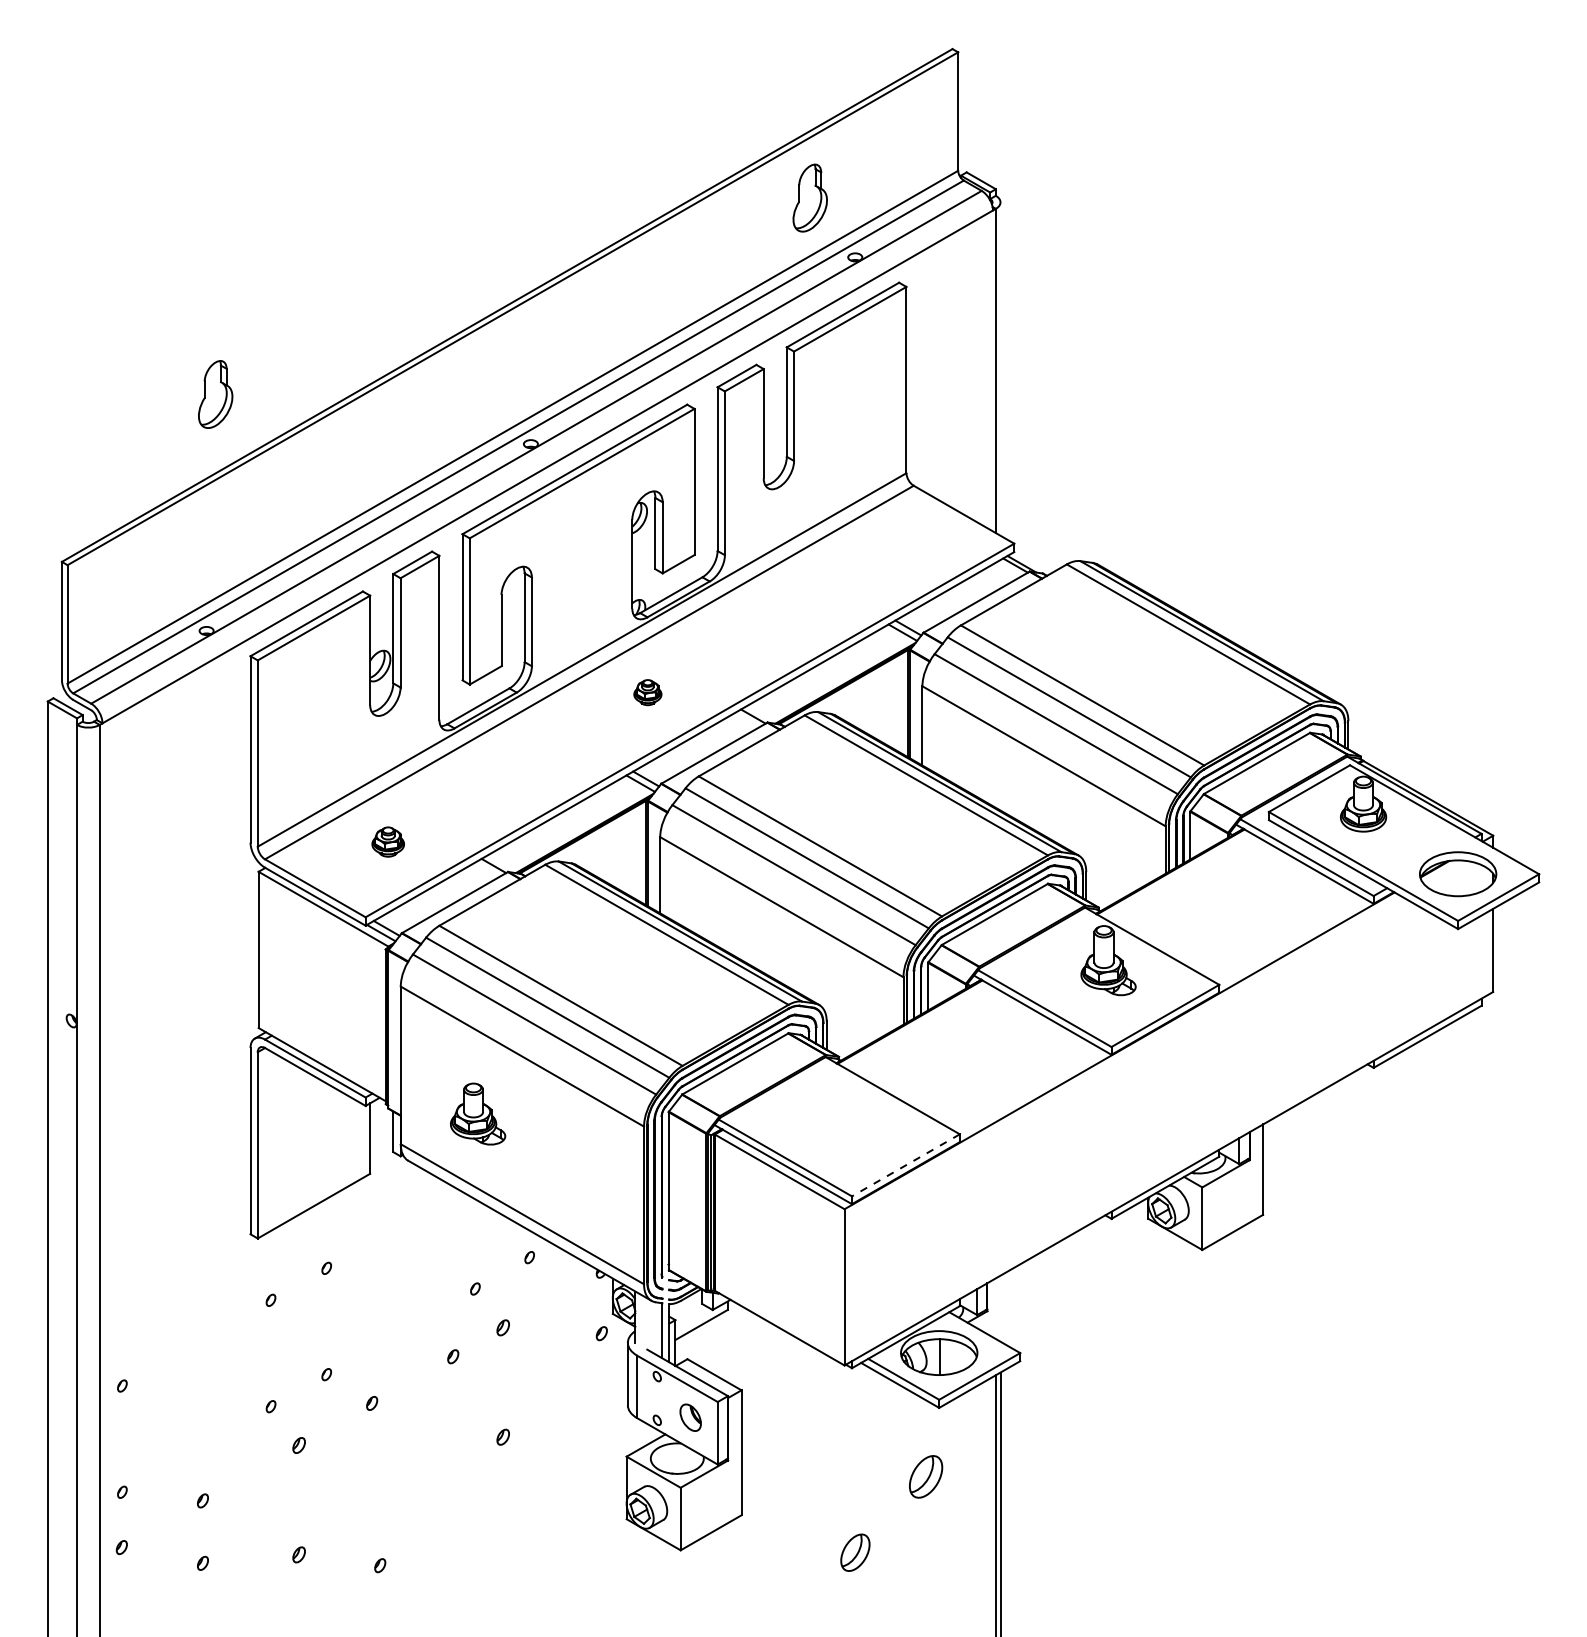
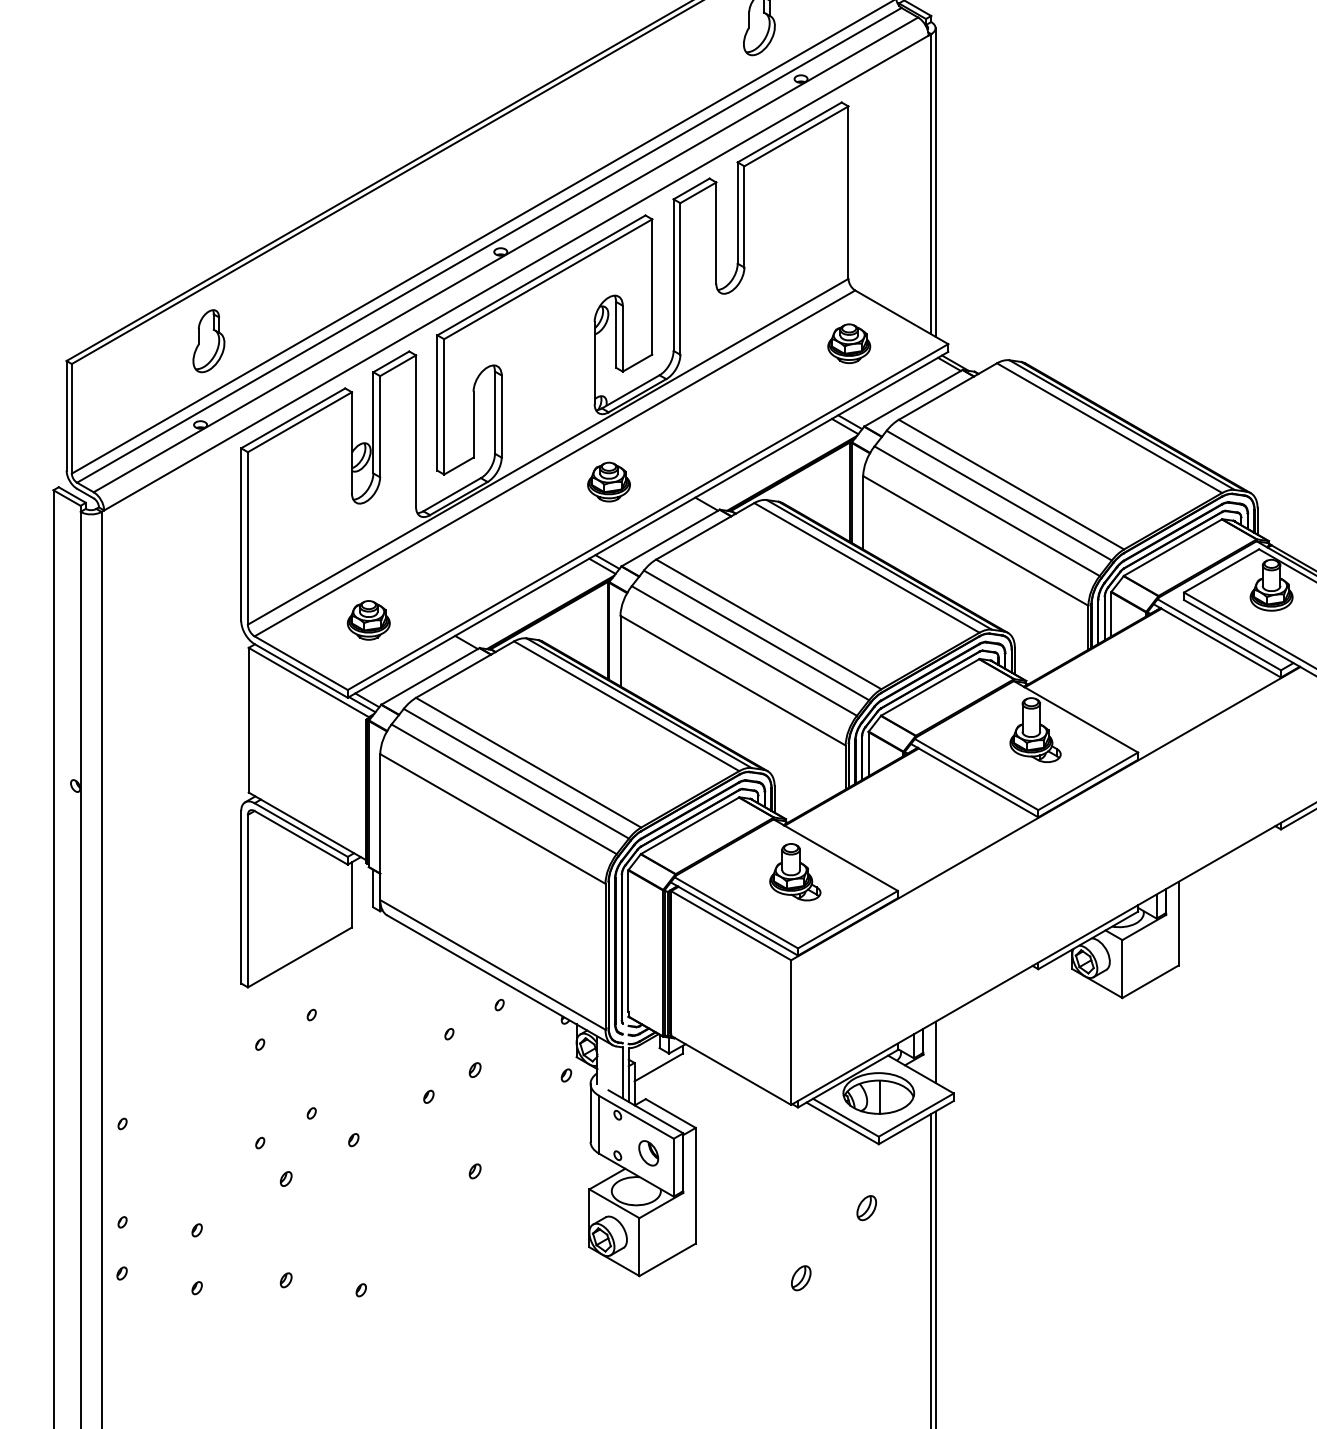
line: (1000, 368) -> (935, 181), added
part: (215, 394) -> (208, 341), moved
part: (906, 543) -> (848, 343), added
part: (647, 692) -> (608, 481), size x1.67
part: (387, 841) -> (368, 619), size x1.43
part: (478, 1113) -> (795, 871), moved
line: (905, 1165) -> (847, 919), dashed -> solid
line: (1000, 1308) -> (935, 1052), added
part: (926, 1476) -> (867, 1207), size x0.62
part: (855, 1552) -> (801, 1278), size x0.71

